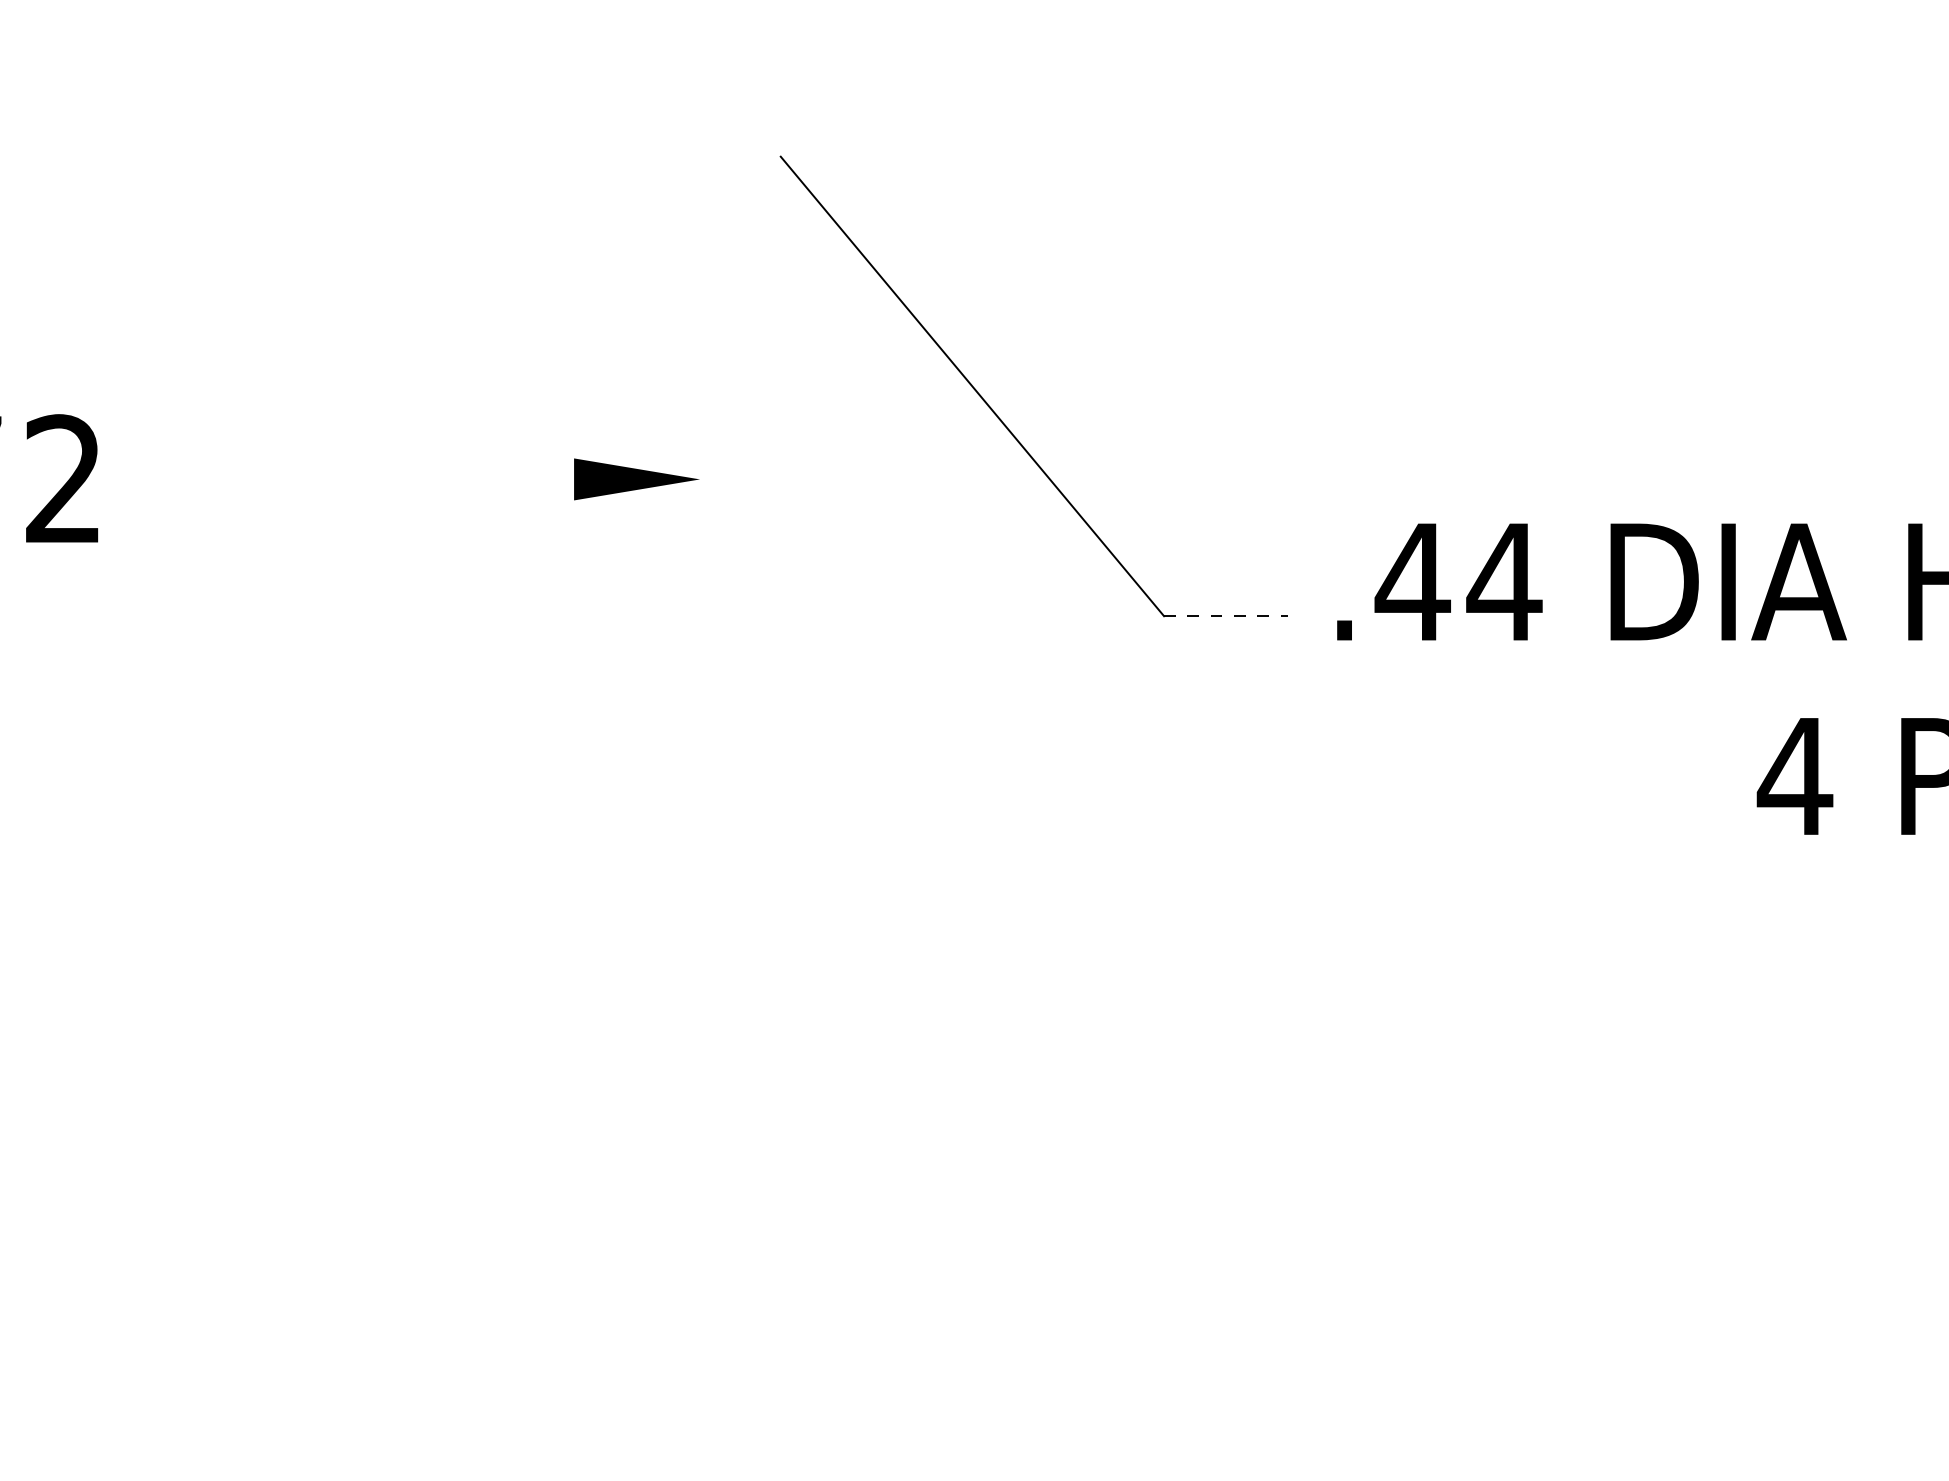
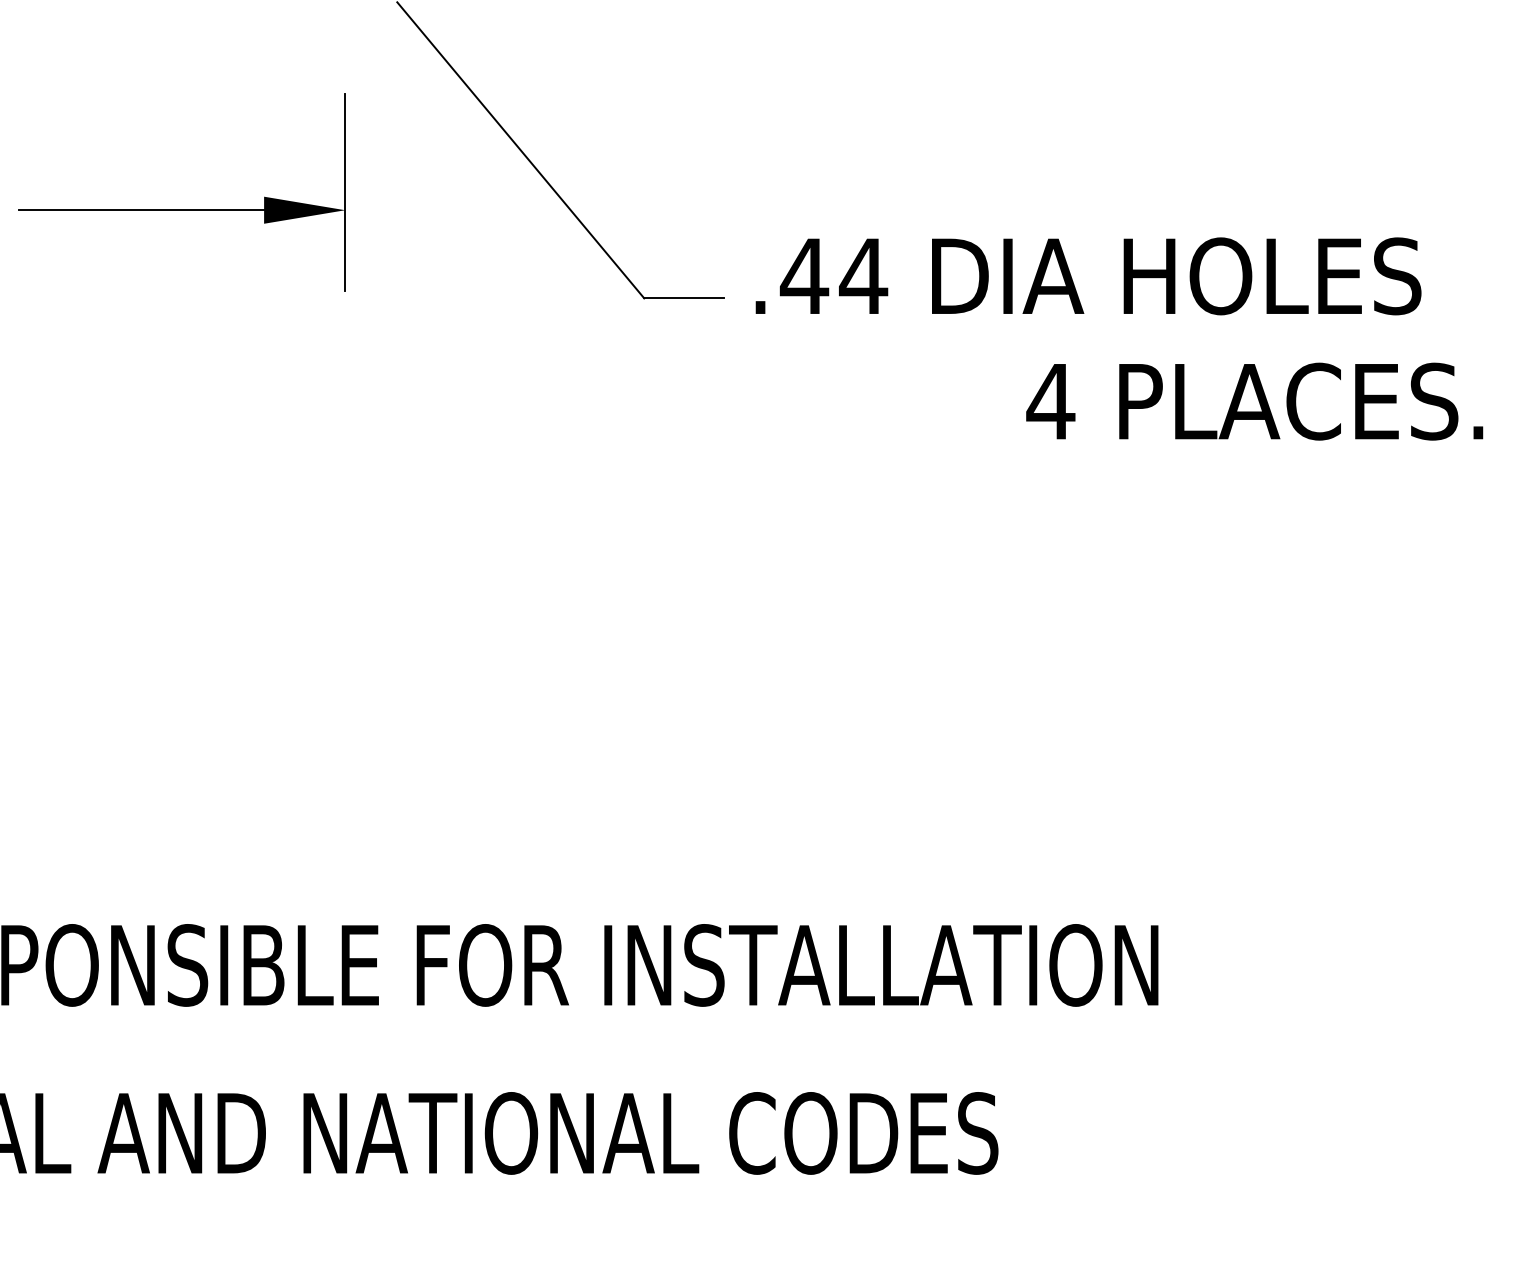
line: (700, 451) -> (345, 192), added
line: (383, 479) -> (141, 210), added
line: (1226, 616) -> (684, 298), dashed -> solid

